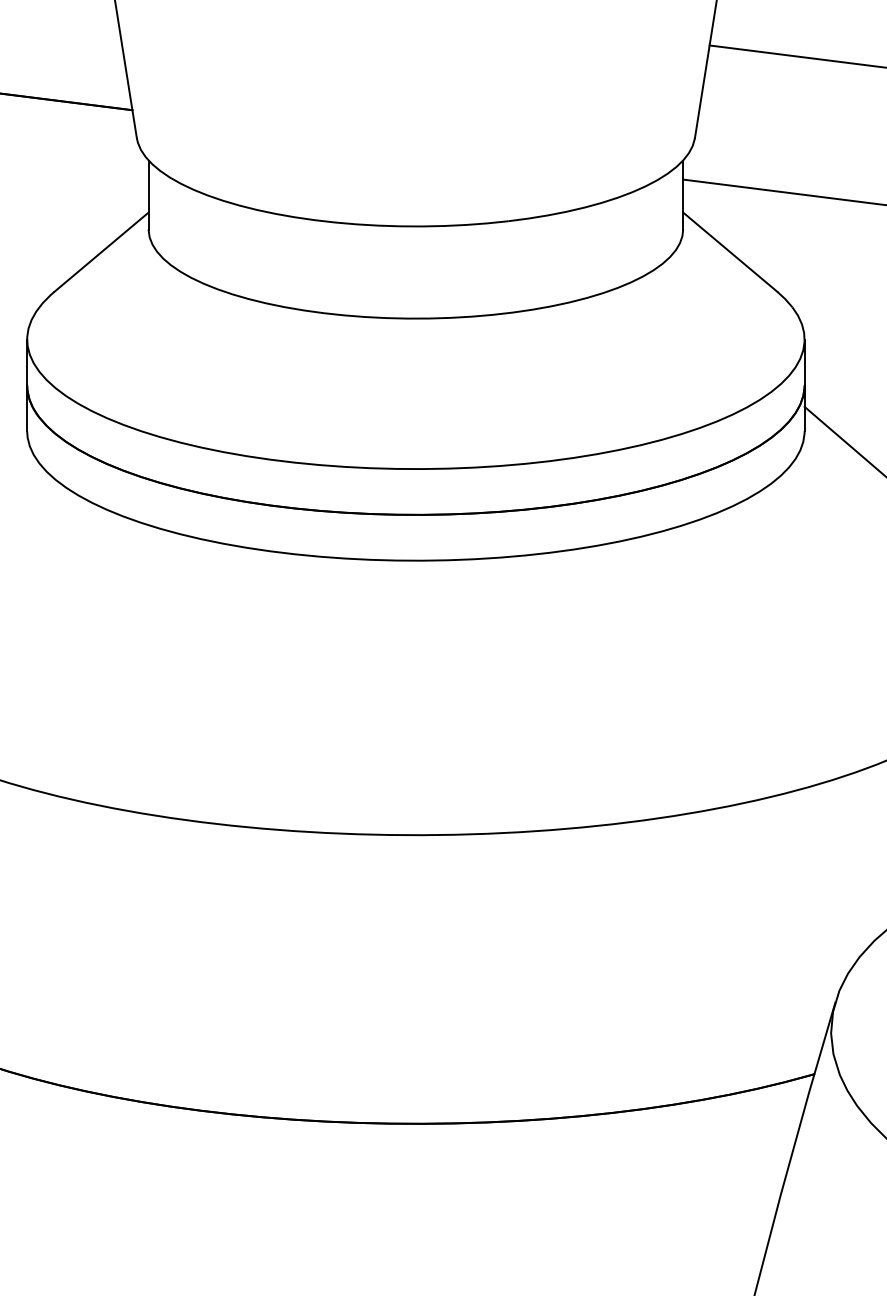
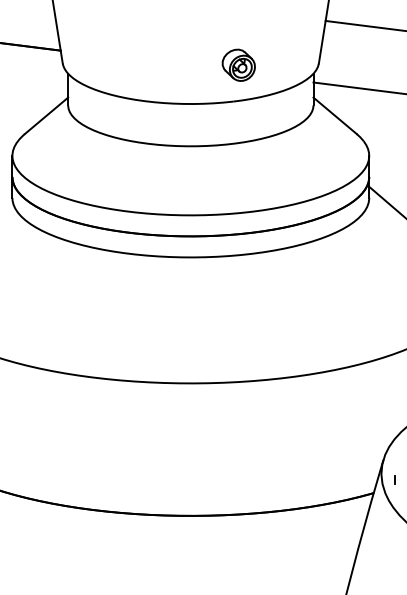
part: (519, 140) -> (238, 64), added
line: (859, 1044) -> (394, 479), added

